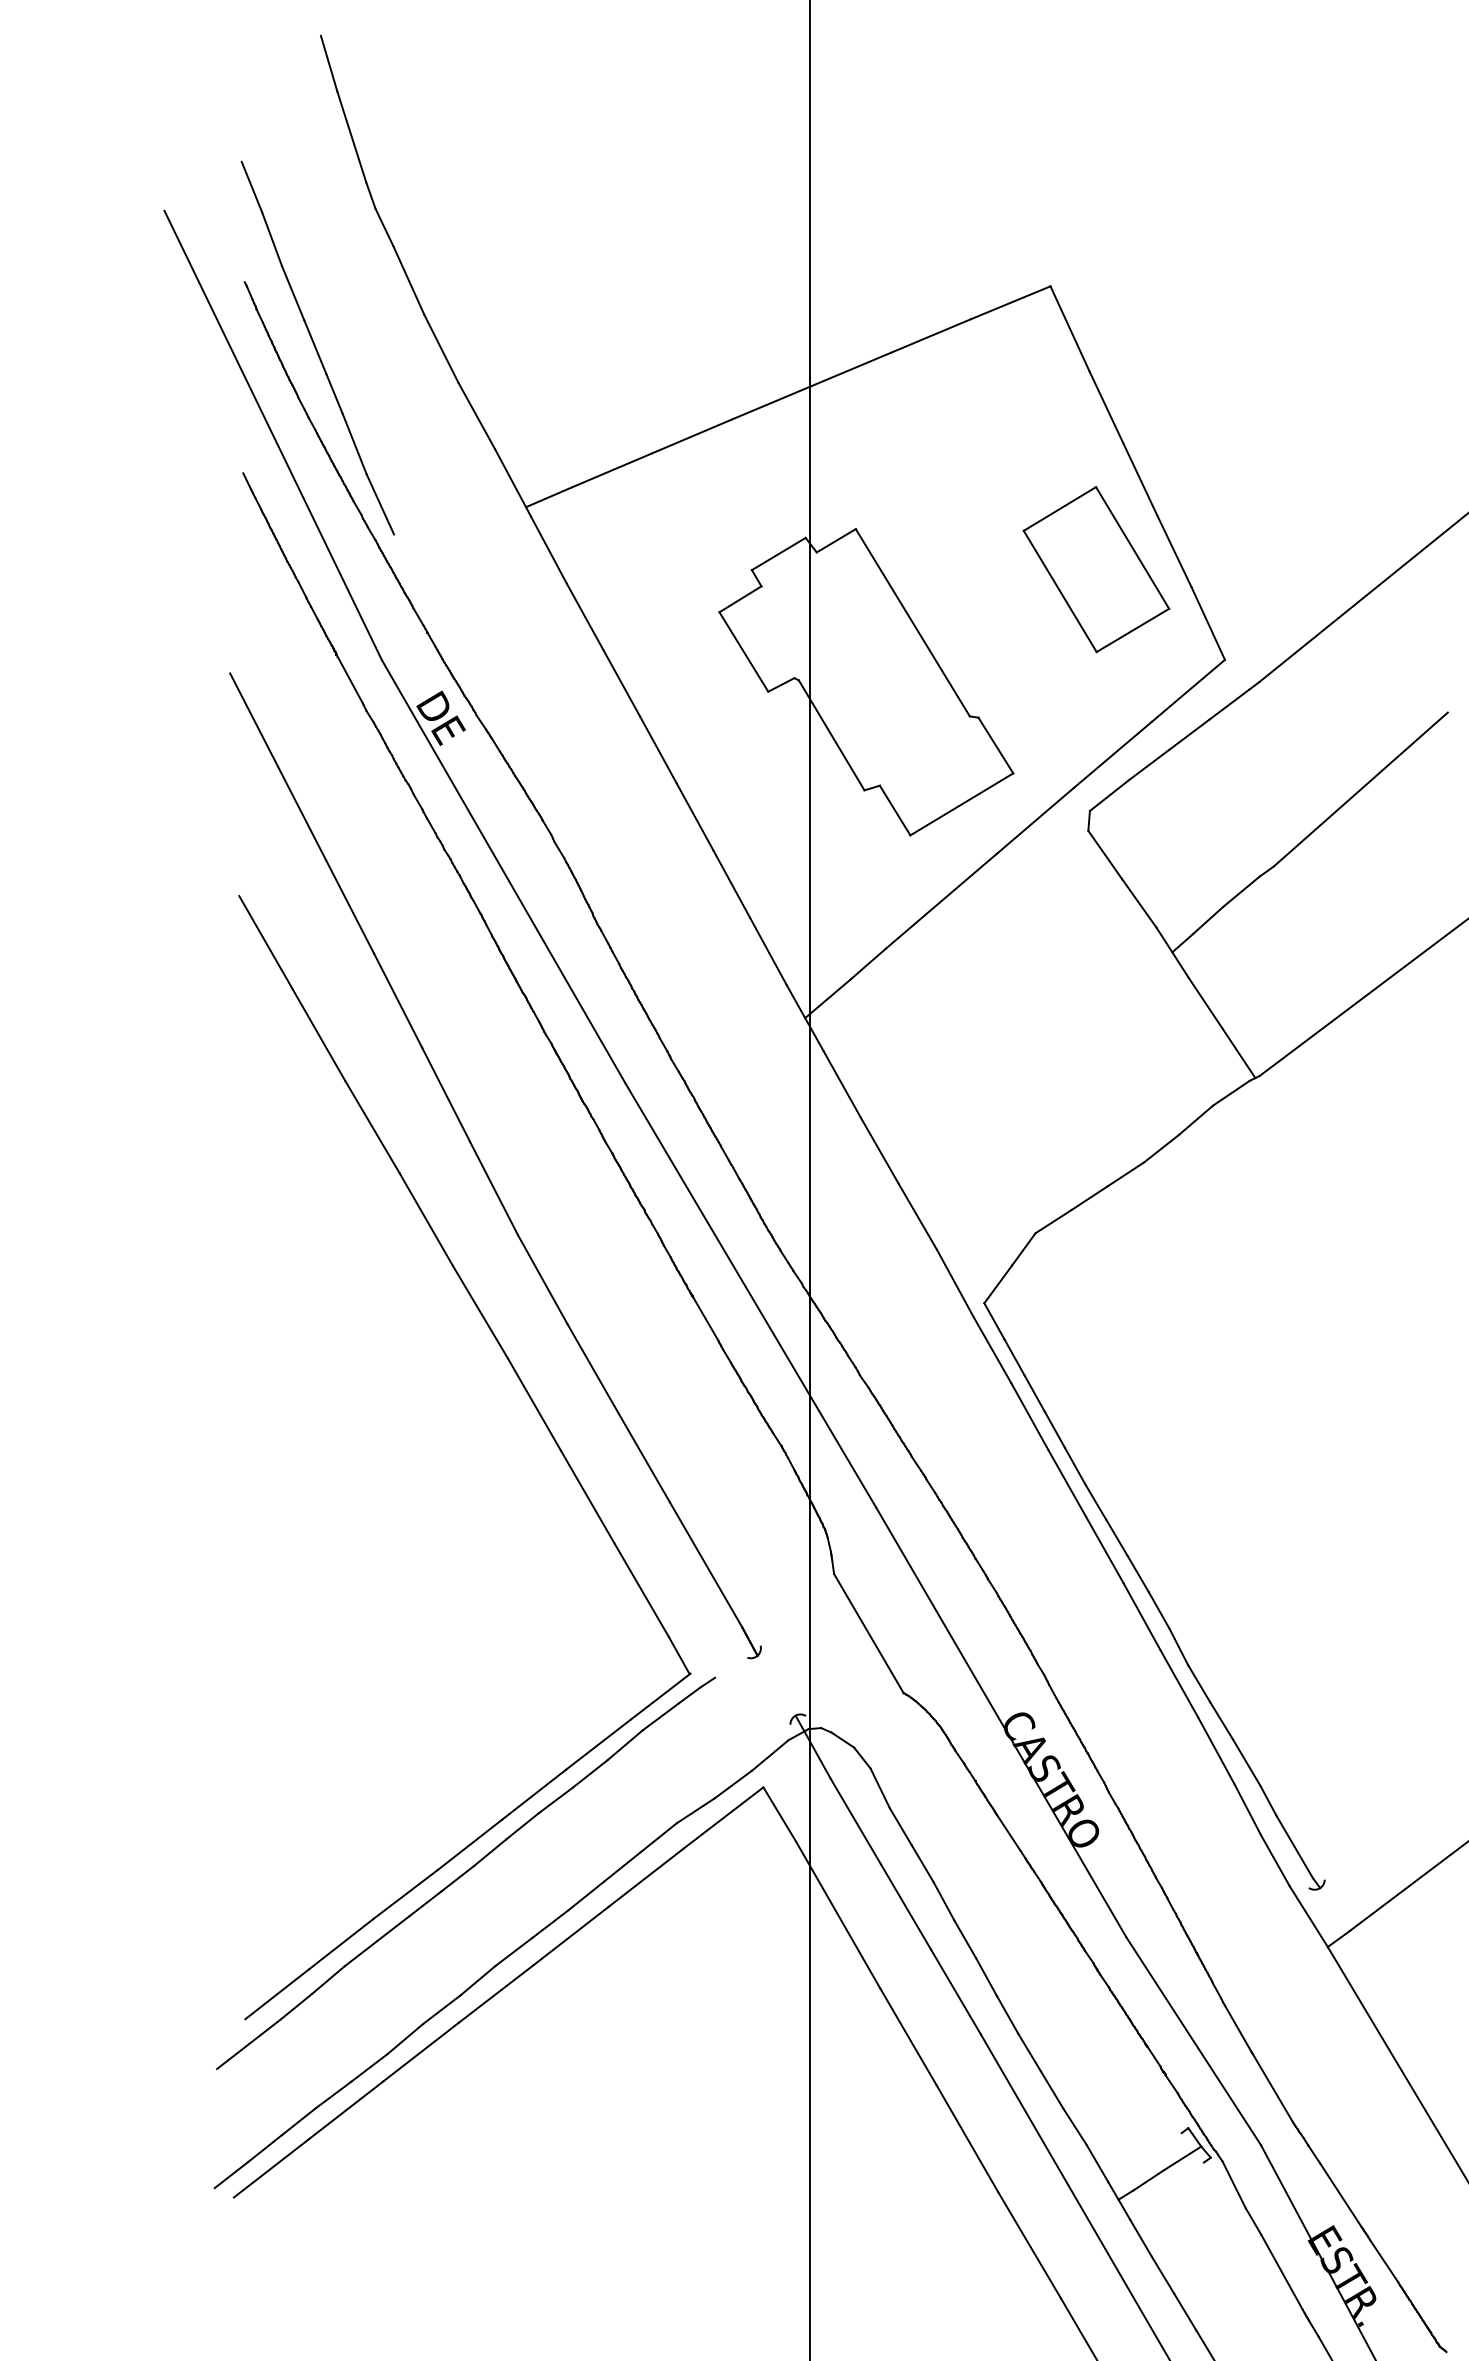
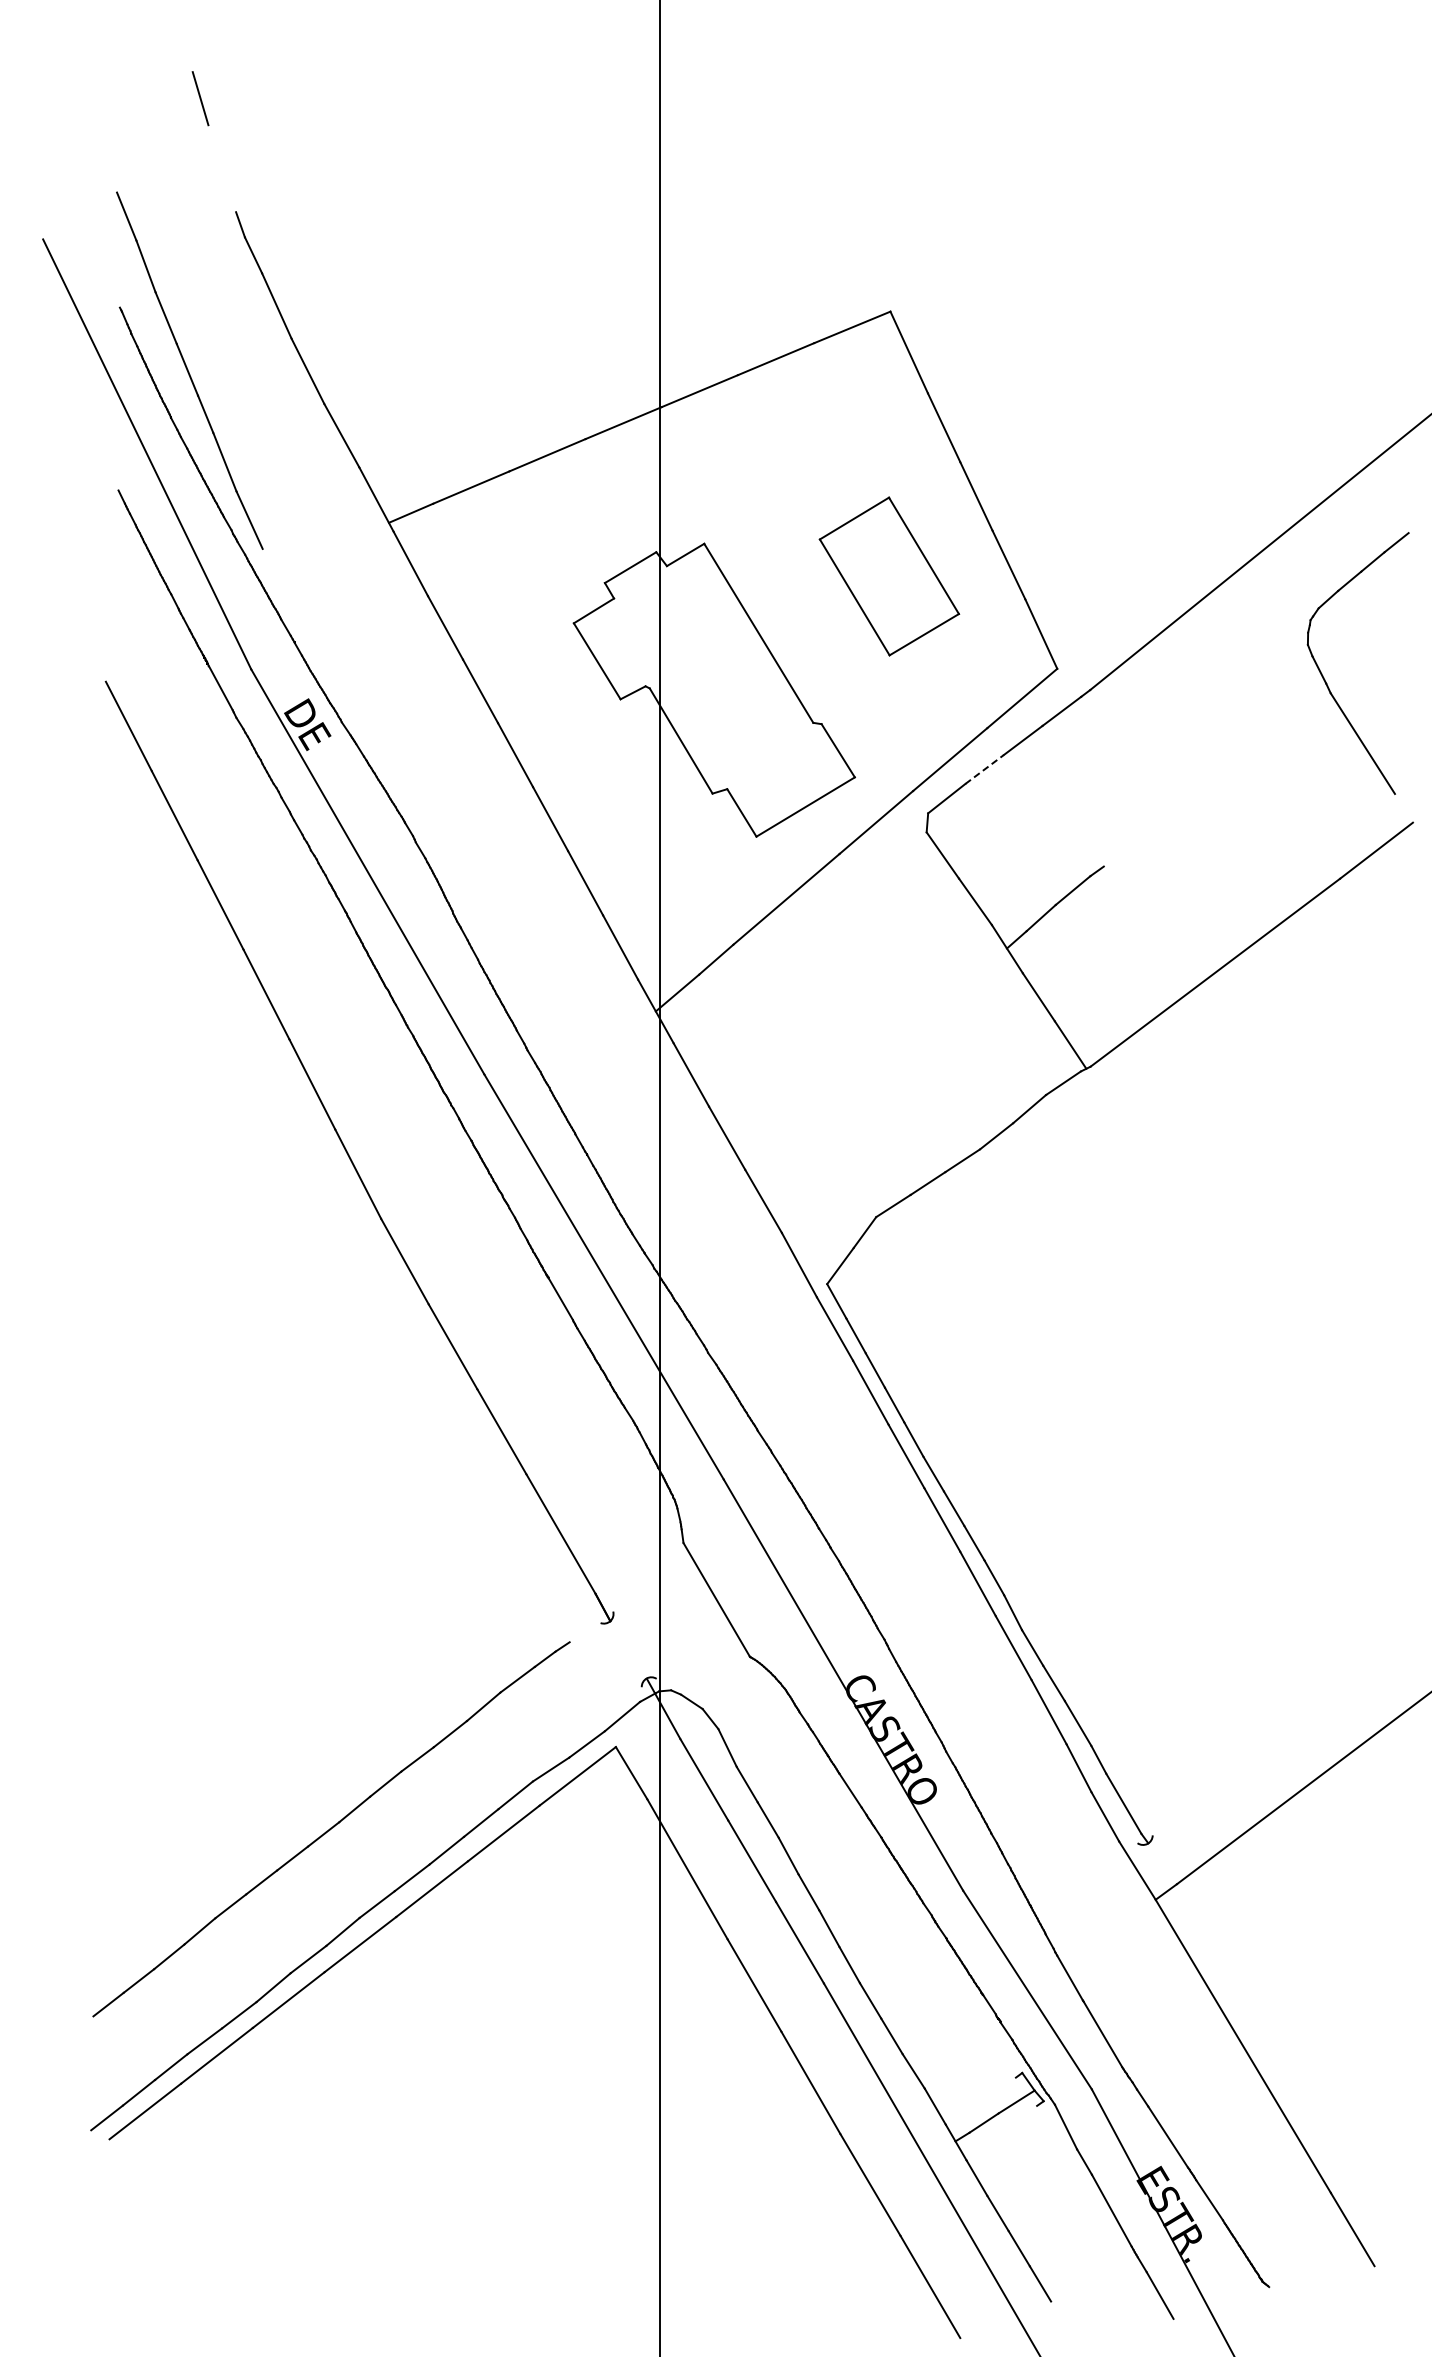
line: (352, 136) -> (222, 168), removed
part: (1096, 569) -> (889, 576), moved
line: (1149, 765) -> (985, 769), solid -> dashed
line: (1360, 789) -> (1186, 792), removed
part: (539, 1415) -> (401, 1391), removed

